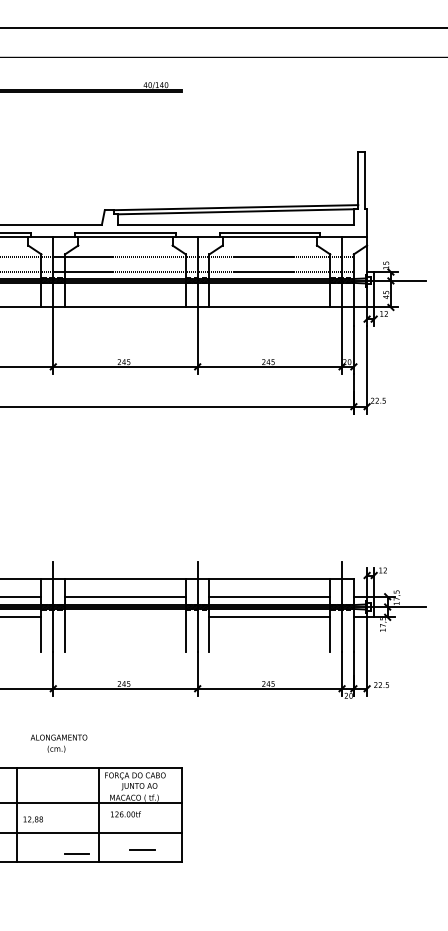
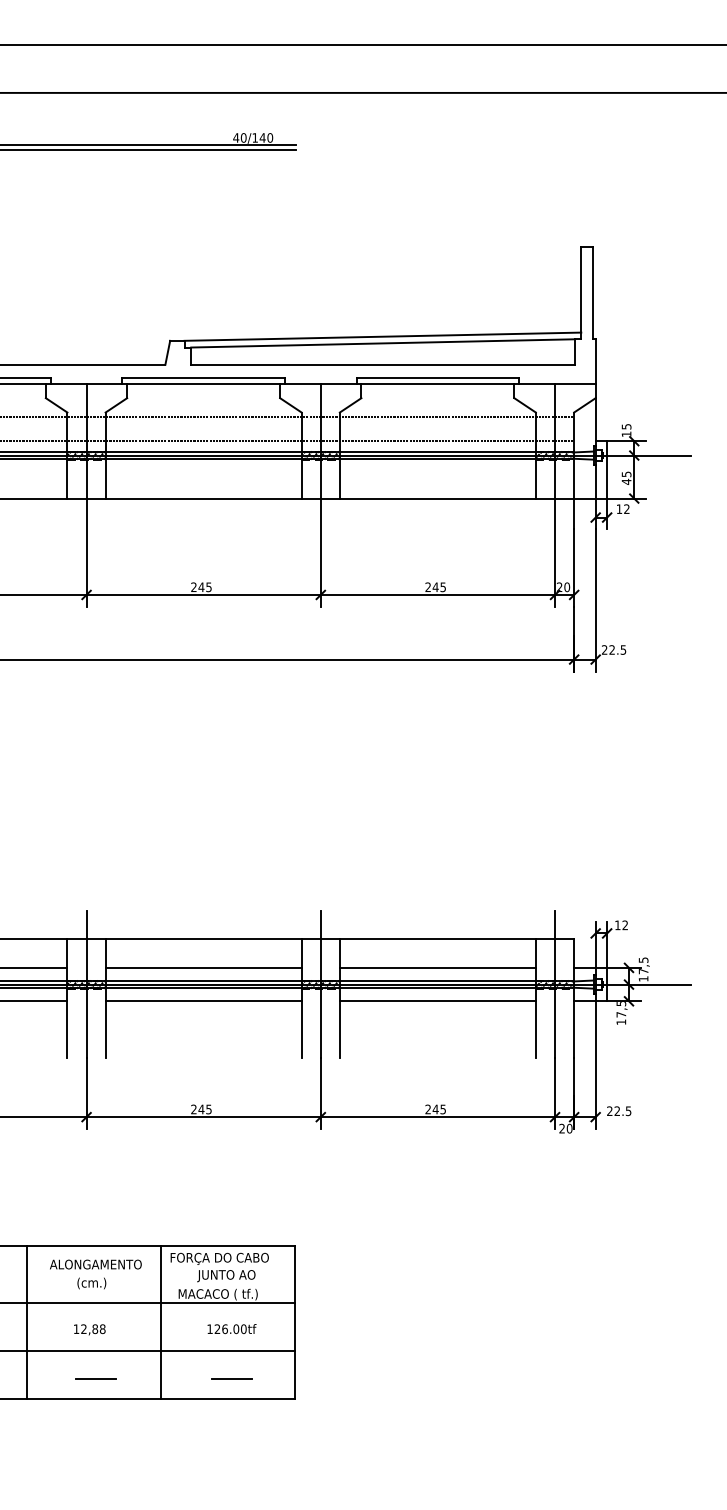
line: (125, 617) -> (203, 1001), added
text: (58, 743) -> (95, 1274), moved
text: (125, 814) -> (231, 1329), moved
text: (32, 819) -> (88, 1329), moved
line: (76, 853) -> (95, 1377), moved

